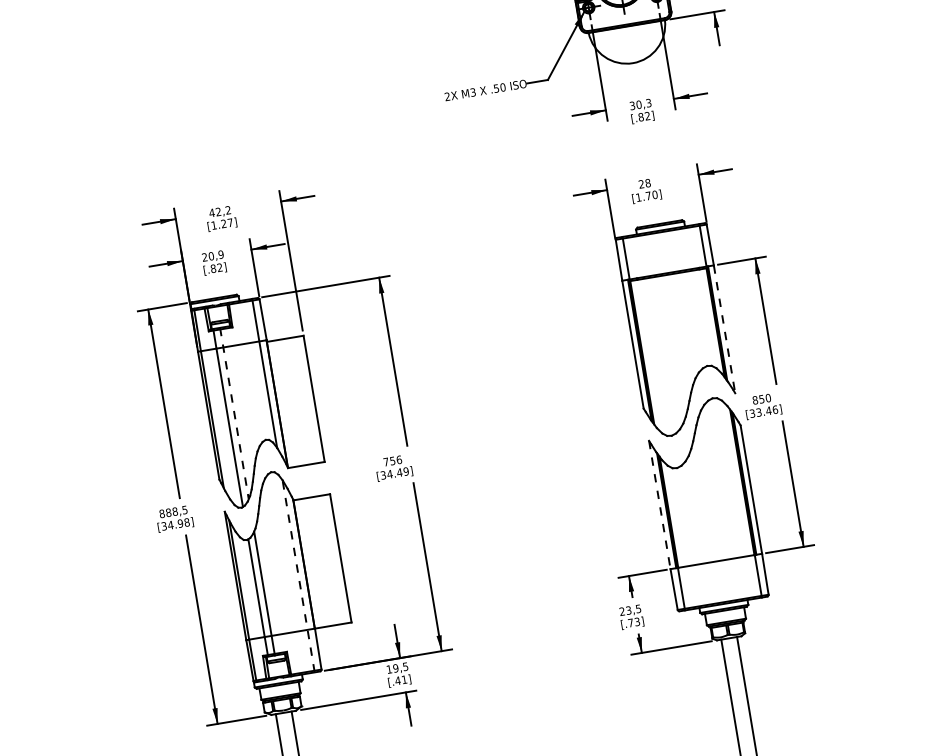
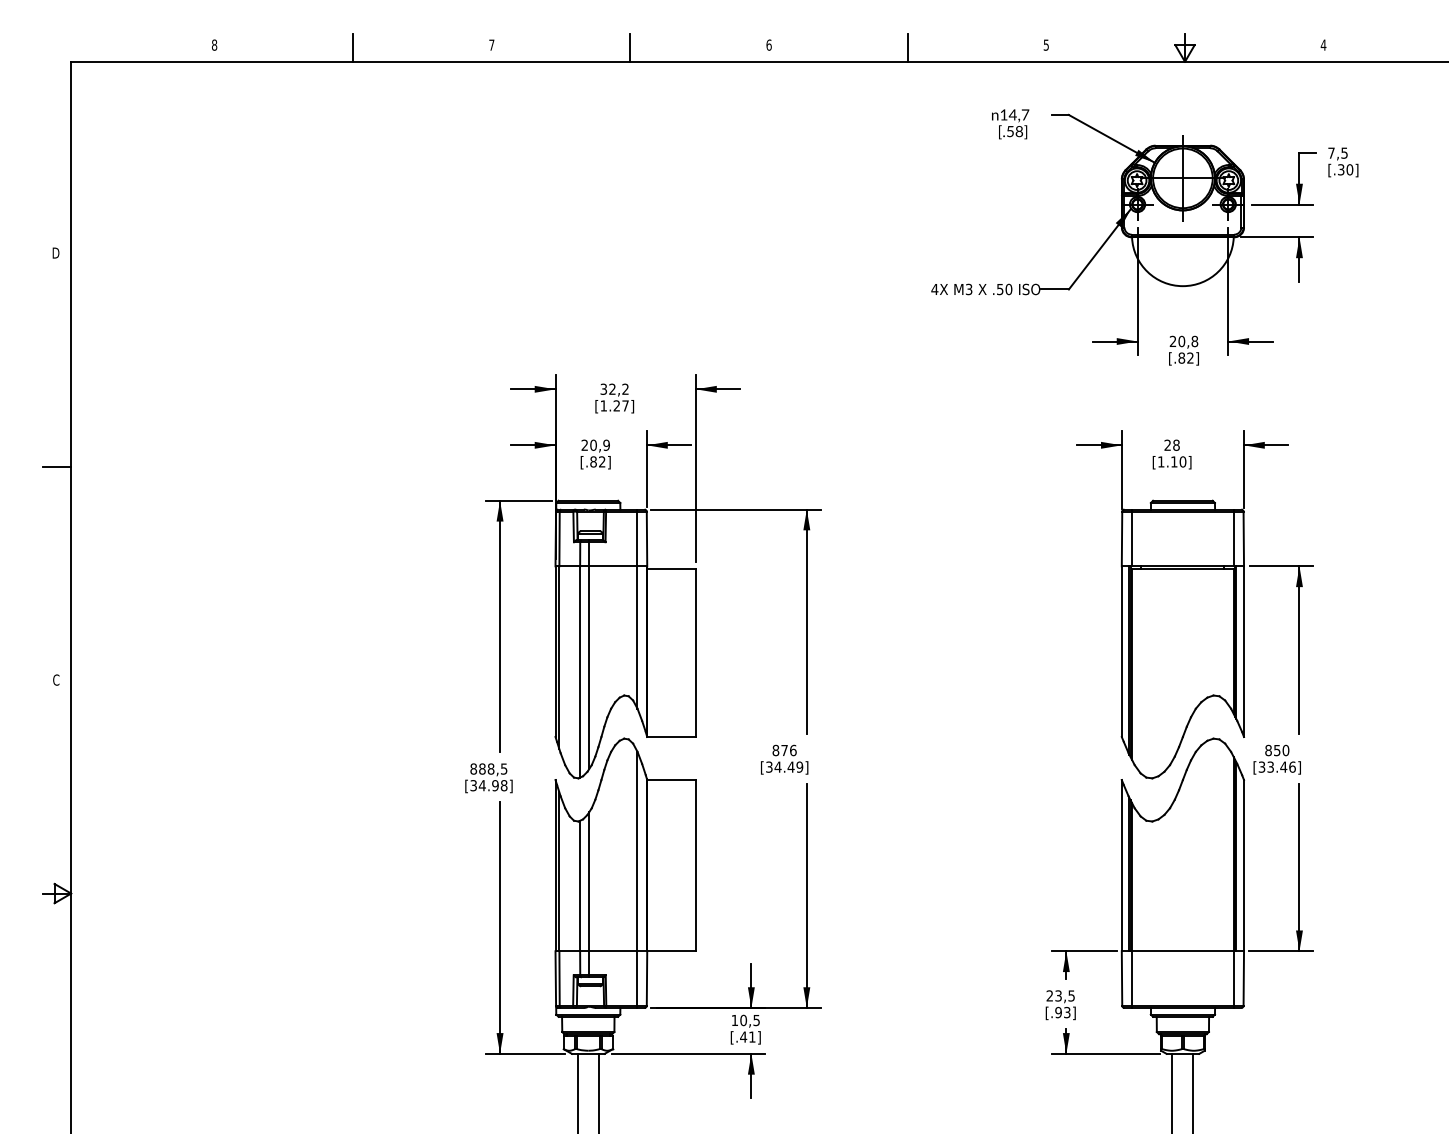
text: (447, 96) -> (934, 288), 2X -> 4X
text: (640, 104) -> (1183, 341), 30,3 -> 20,8
text: (648, 195) -> (1174, 461), [1.70] -> [1.10]
text: (211, 212) -> (603, 388), 42,2 -> 32,2
line: (725, 329) -> (1244, 652), dashed -> solid
line: (234, 413) -> (589, 654), dashed -> solid
text: (388, 461) -> (779, 750), 756 -> 876
line: (659, 504) -> (1121, 865), dashed -> solid
line: (298, 576) -> (637, 879), dashed -> solid
text: (630, 622) -> (1058, 1012), [.73] -> [.93]
text: (395, 668) -> (743, 1020), 19,5 -> 10,5

